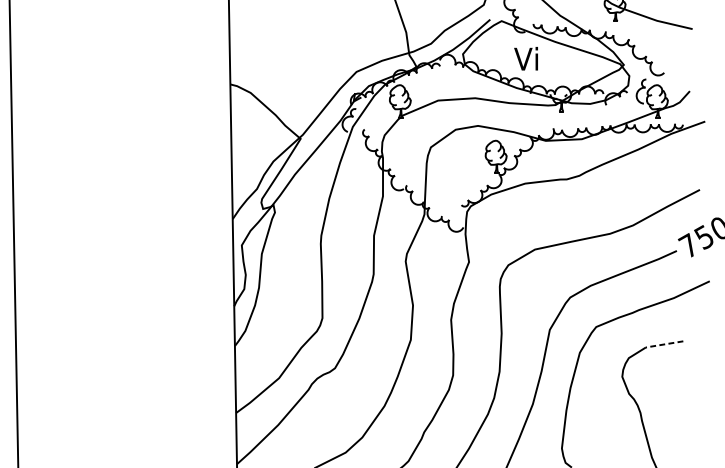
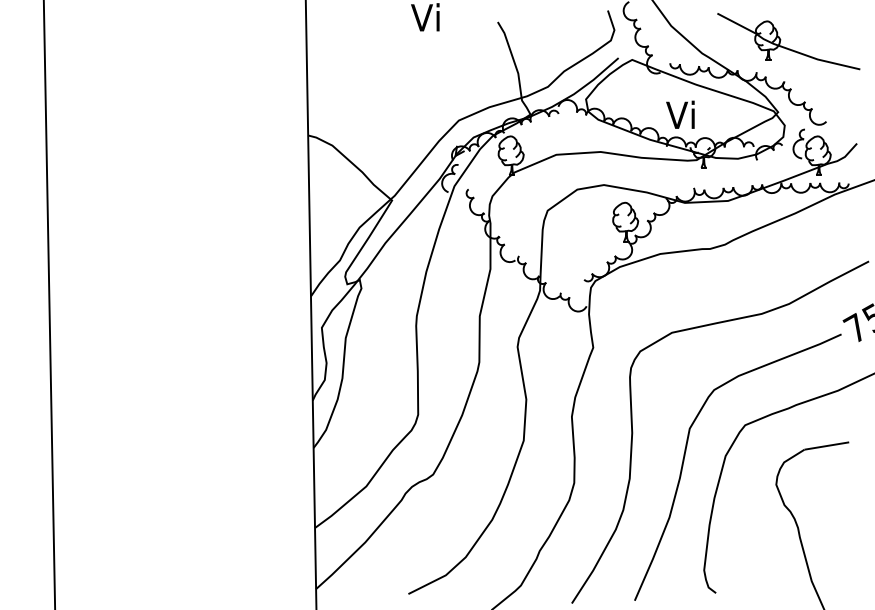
text: (526, 58) -> (680, 114), moved
line: (664, 344) -> (826, 446), dashed -> solid

